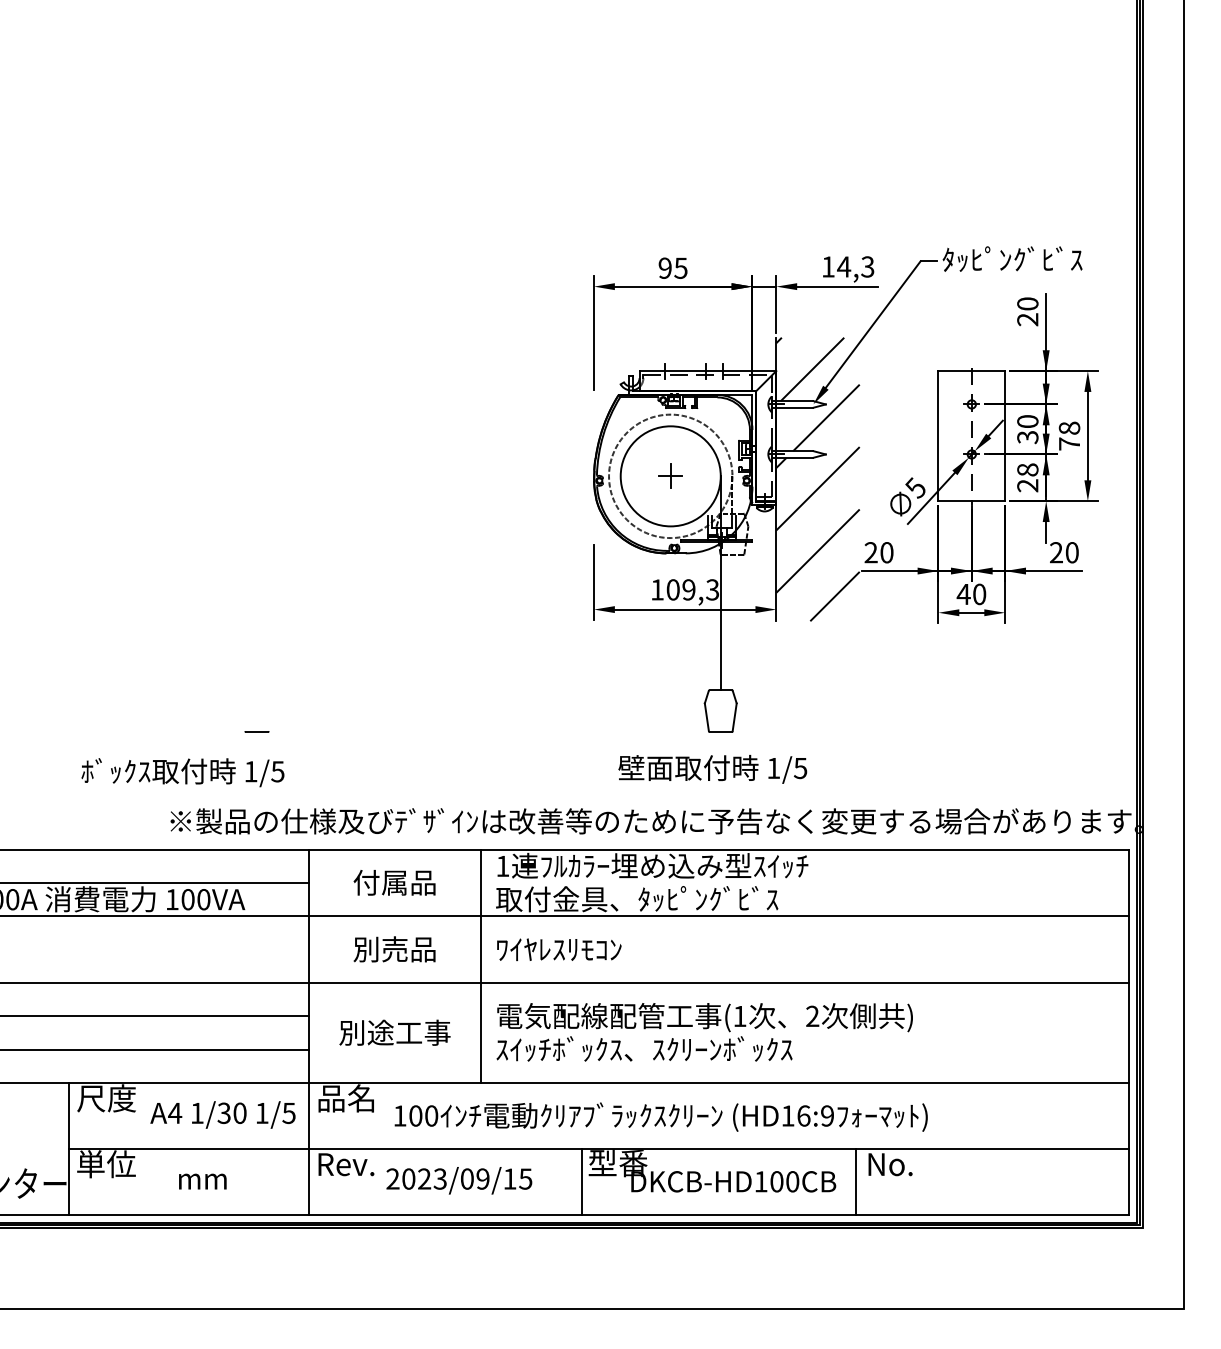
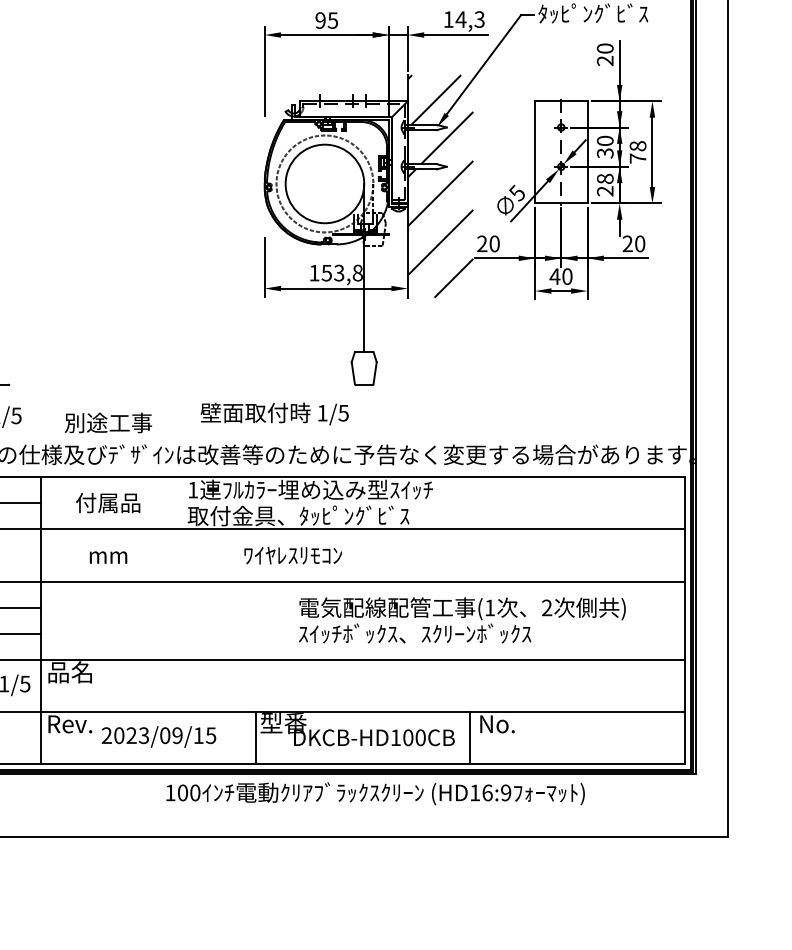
part: (670, 475) -> (324, 183), removed
text: (692, 589) -> (342, 272), 109,3 -> 153,8
text: (712, 769) -> (274, 414), moved
text: (394, 949) -> (108, 555), 別売品 -> mm
text: (559, 949) -> (293, 555), moved
line: (481, 966) -> (176, 568), removed
text: (394, 1032) -> (108, 422), moved
text: (704, 1032) -> (462, 620), moved
text: (660, 1116) -> (374, 793), moved

